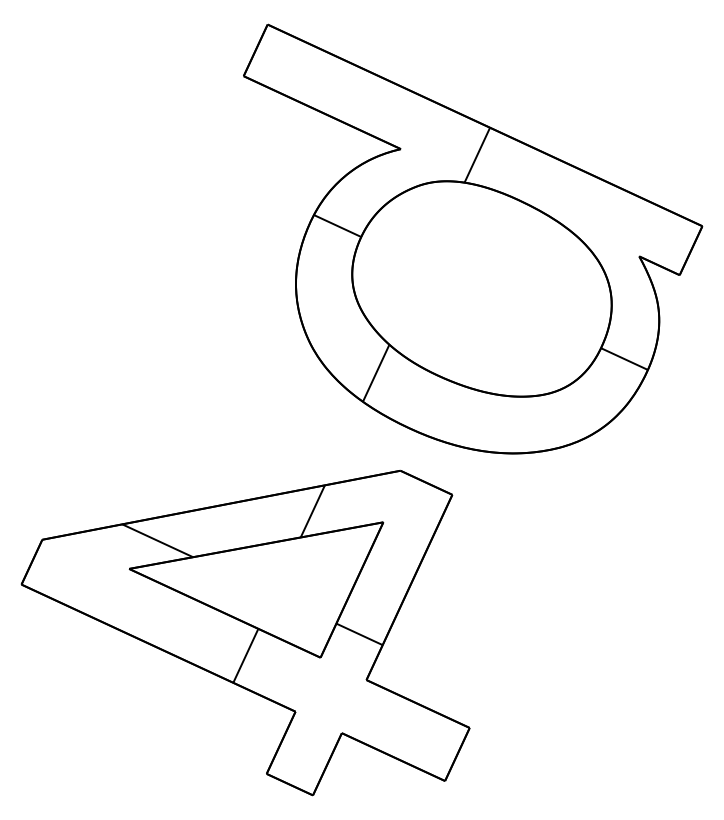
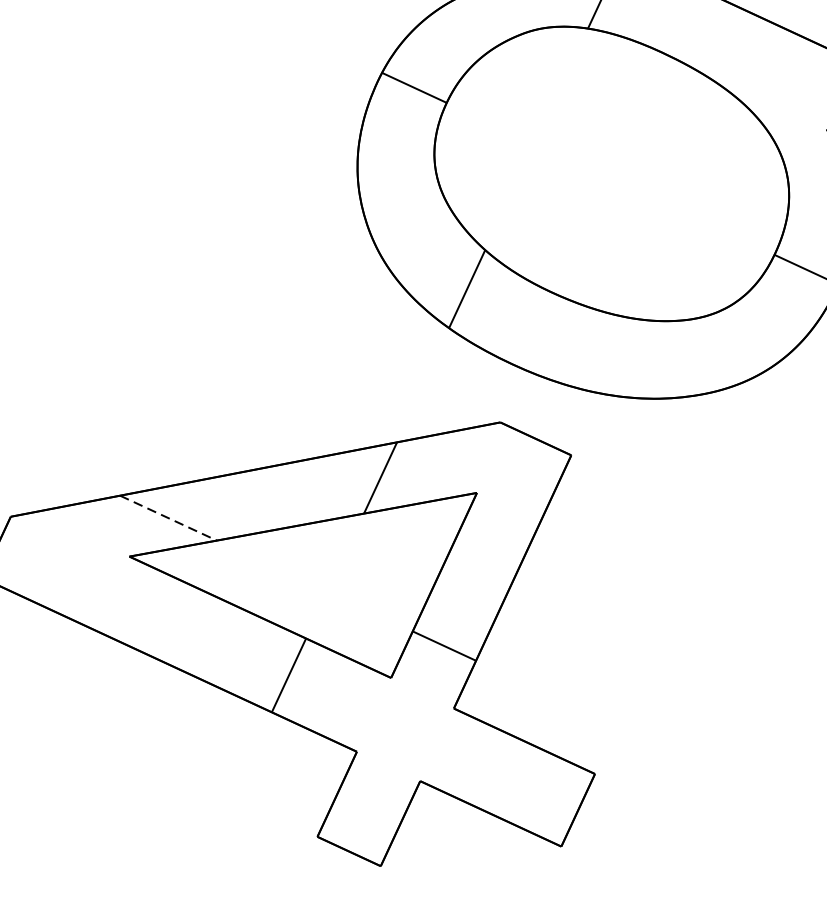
line: (158, 541) -> (169, 519), solid -> dashed

